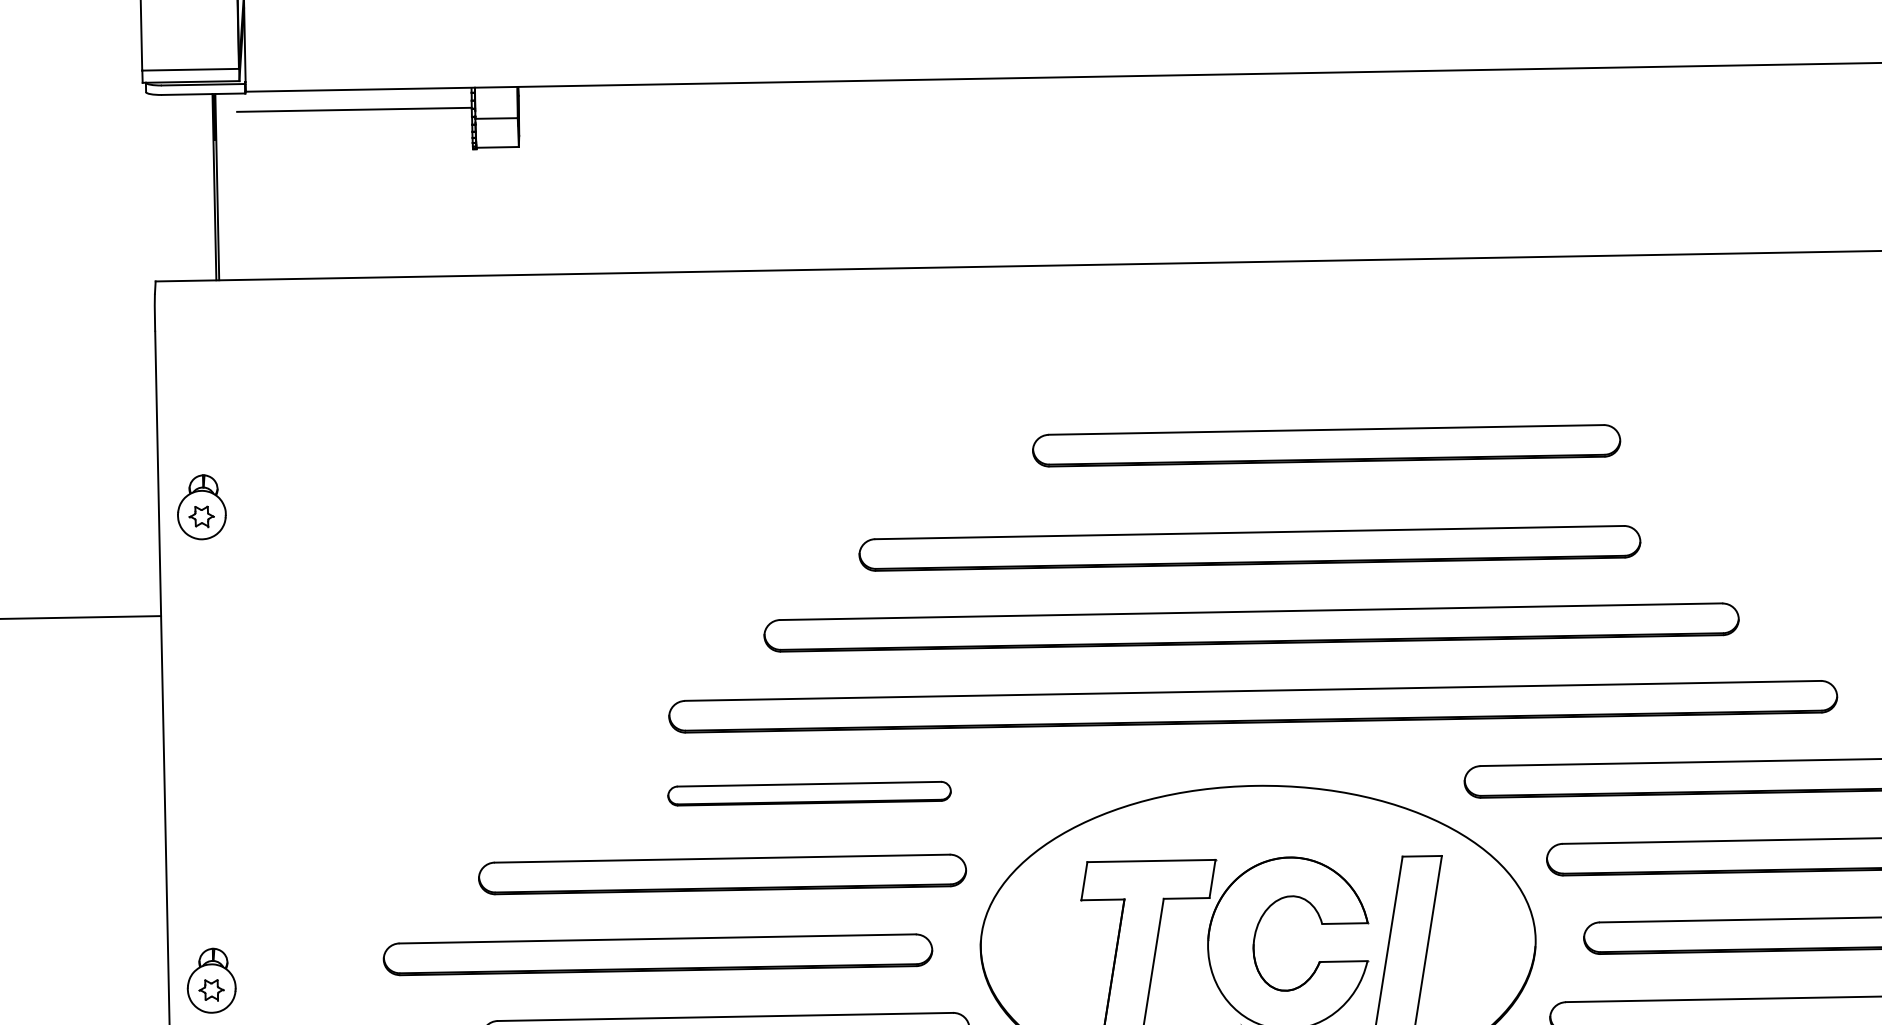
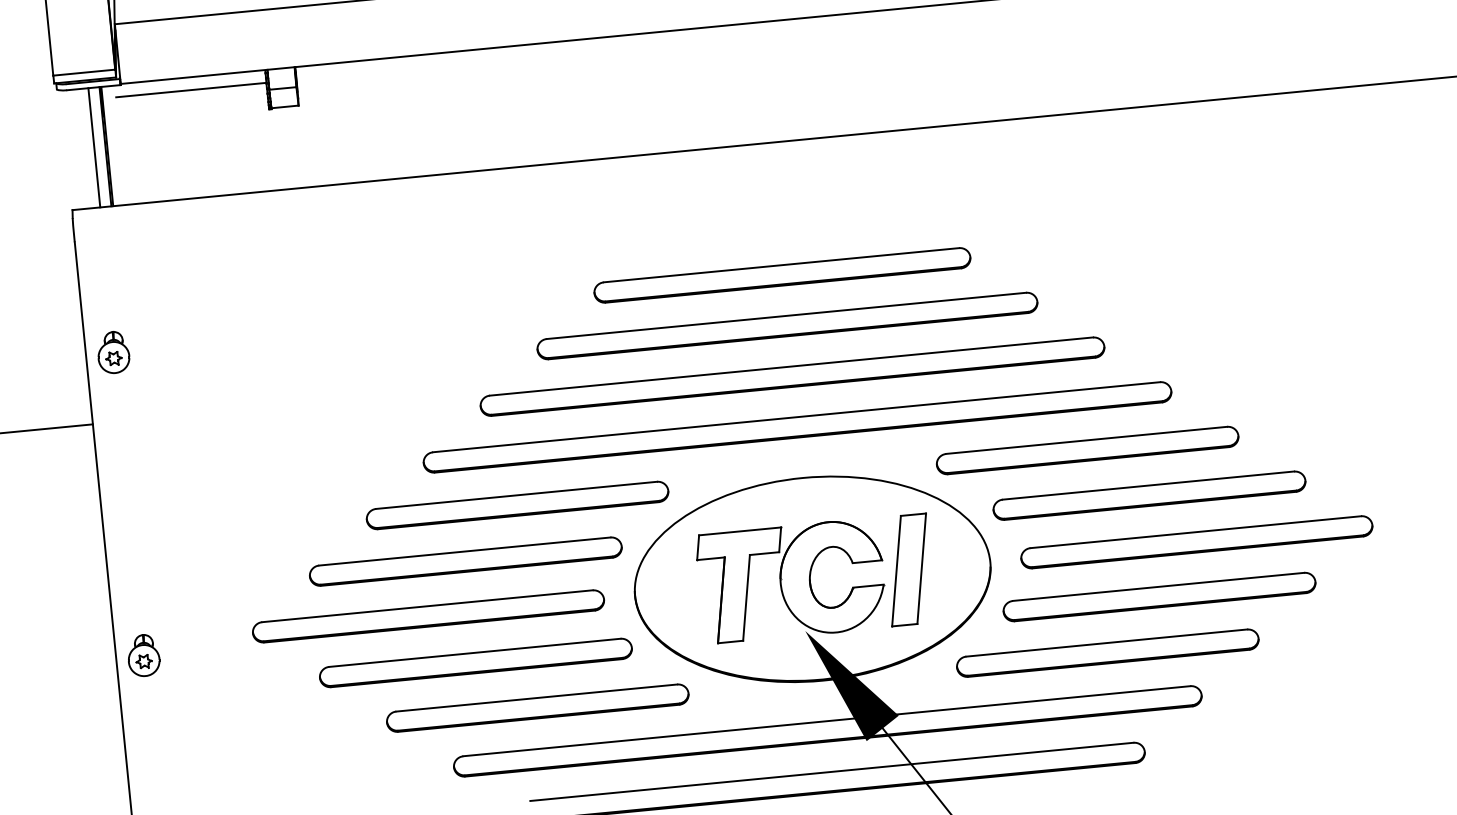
line: (197, 187) -> (94, 147), added
part: (1326, 445) -> (782, 275), moved
part: (809, 793) -> (517, 505), size x1.67

